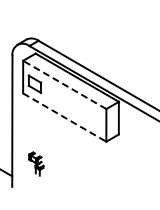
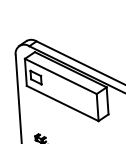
line: (64, 84) -> (60, 76), dashed -> solid
line: (65, 117) -> (63, 103), dashed -> solid

